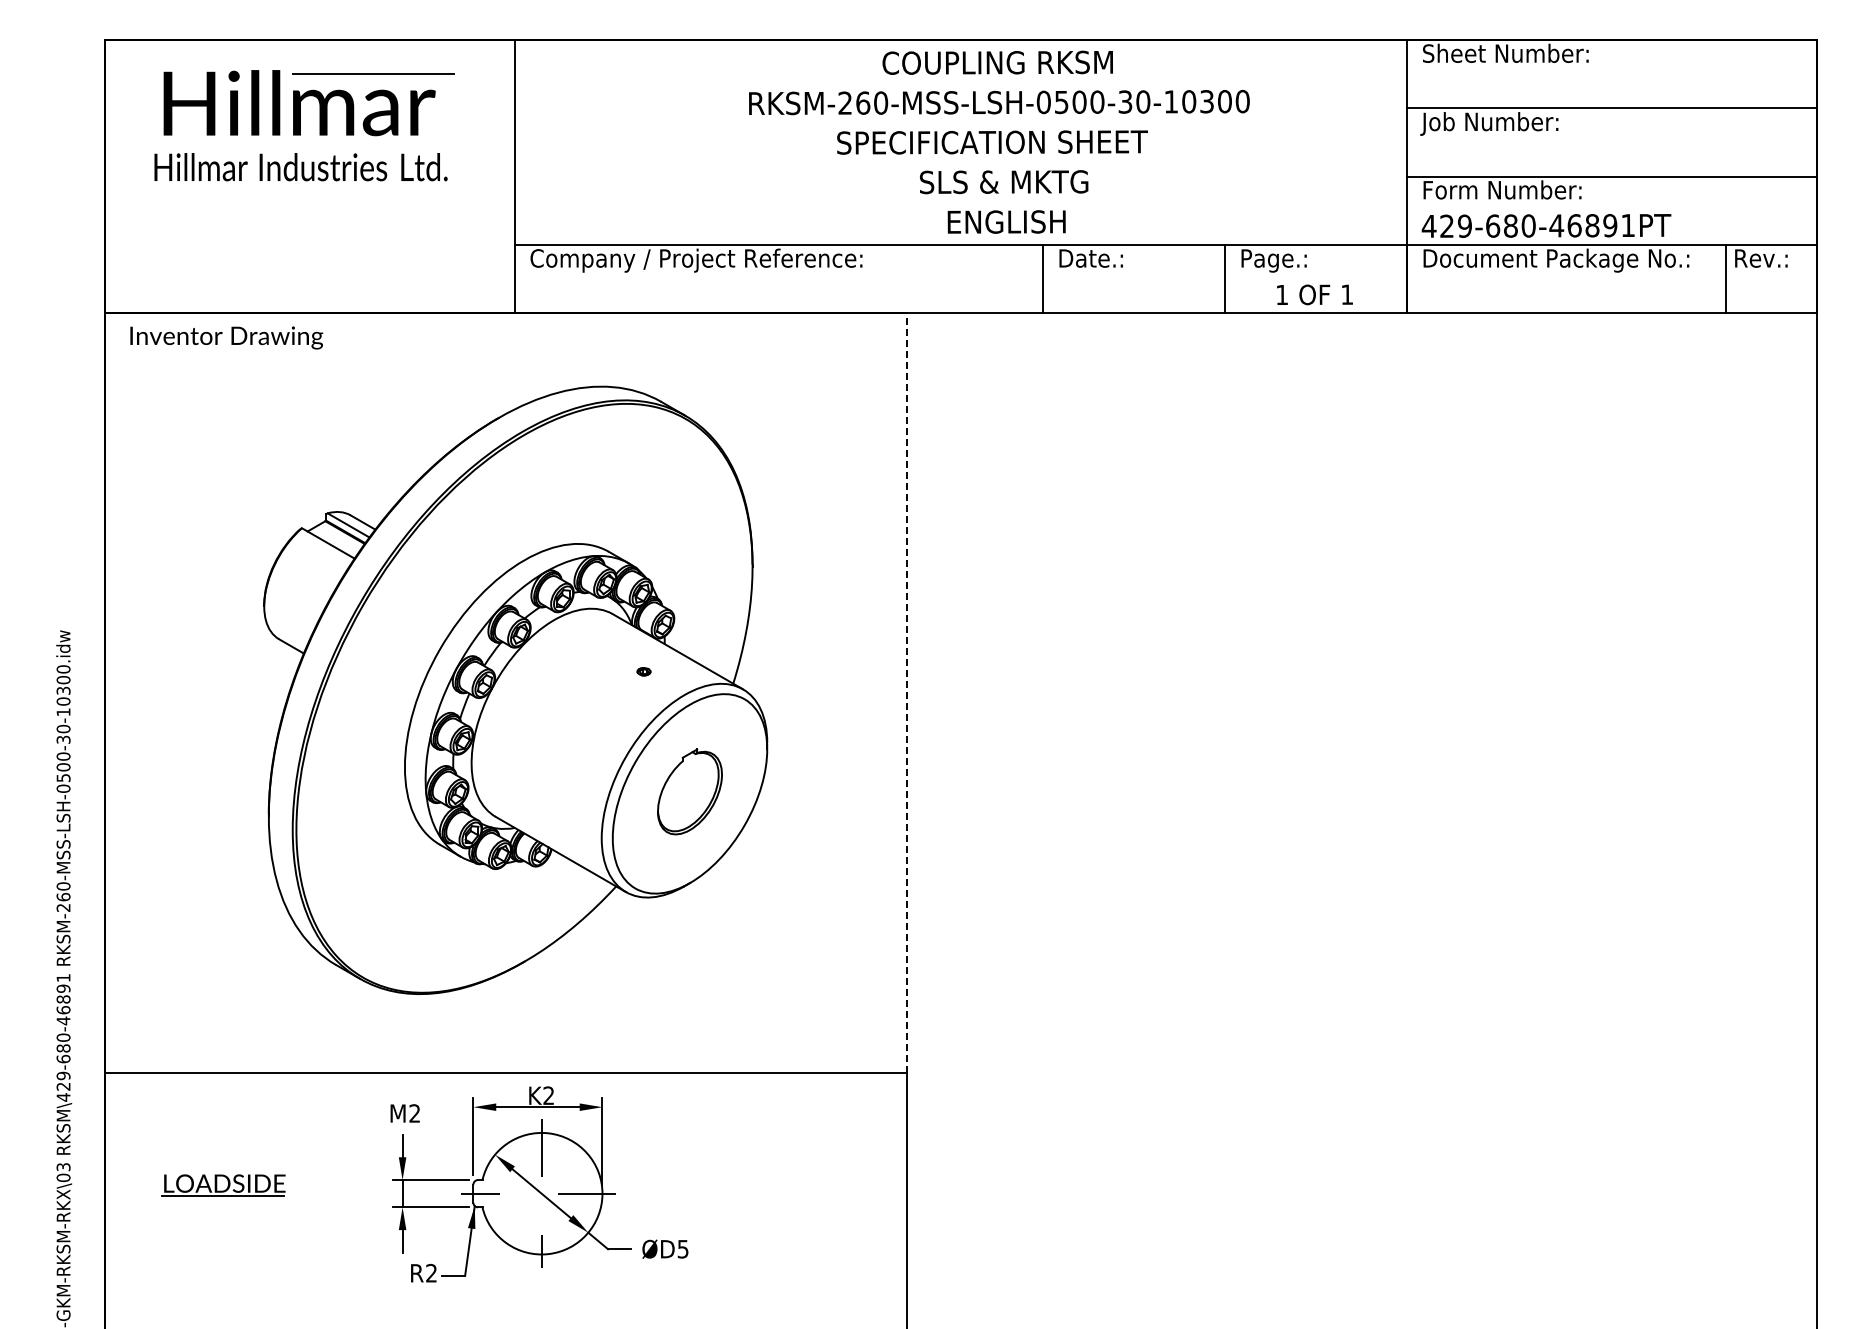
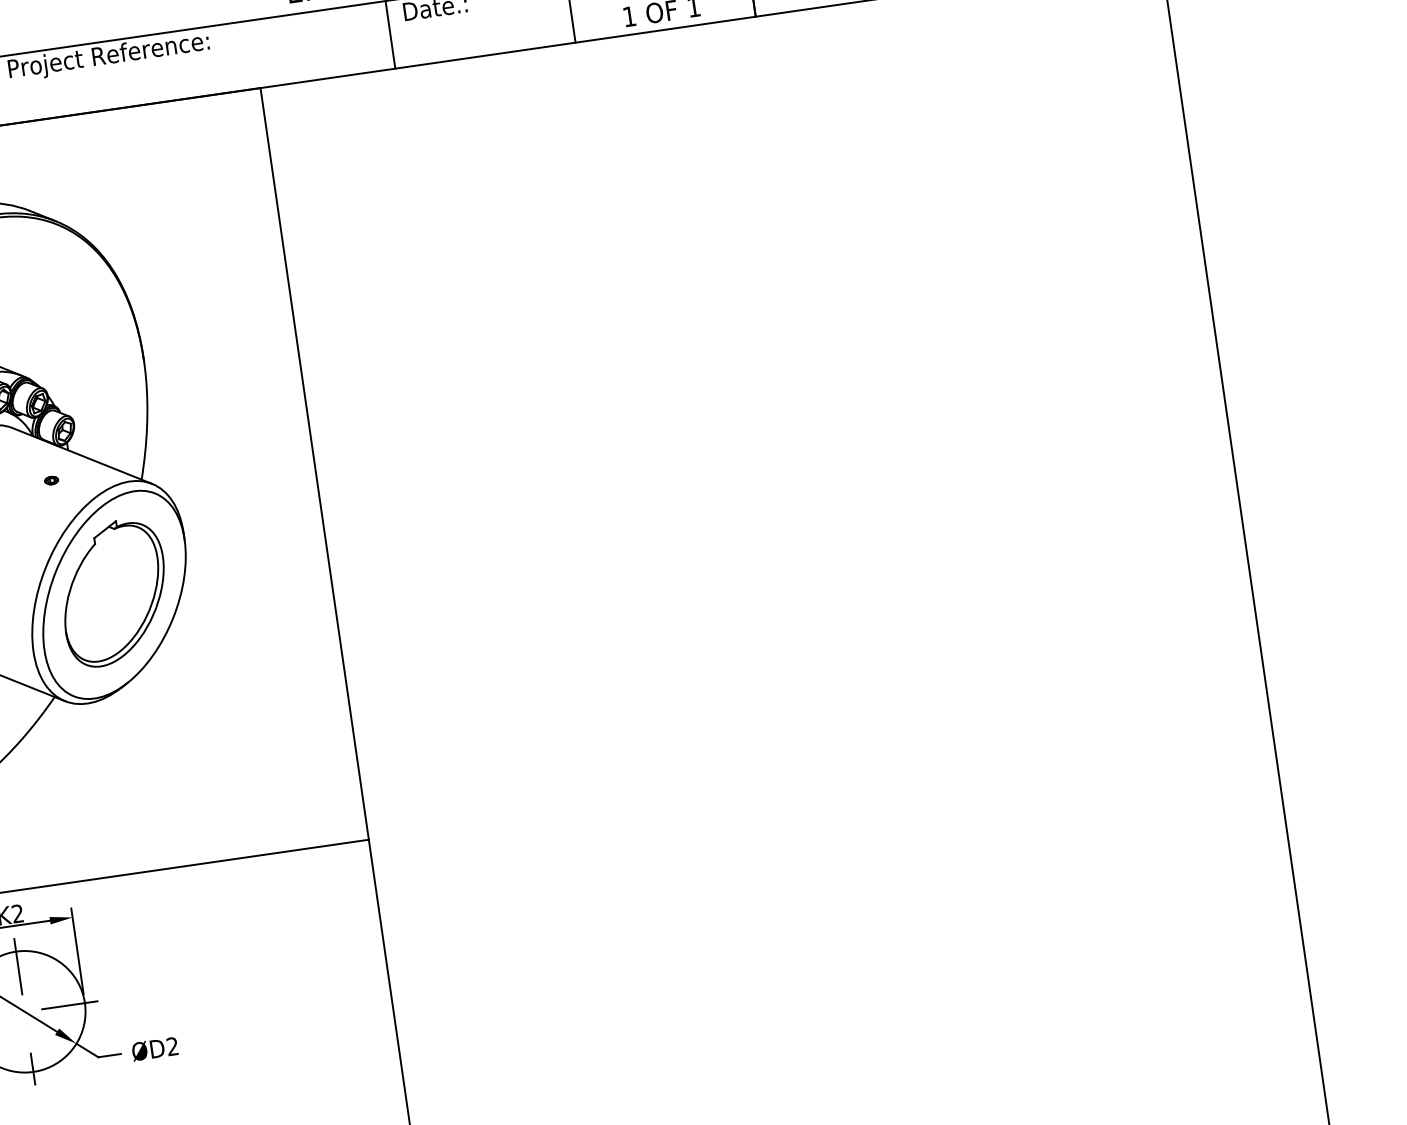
line: (906, 692) -> (314, 463), dashed -> solid
part: (689, 791) -> (113, 592), size x1.67
text: (682, 1248) -> (171, 1045), ØD5 -> ØD2

